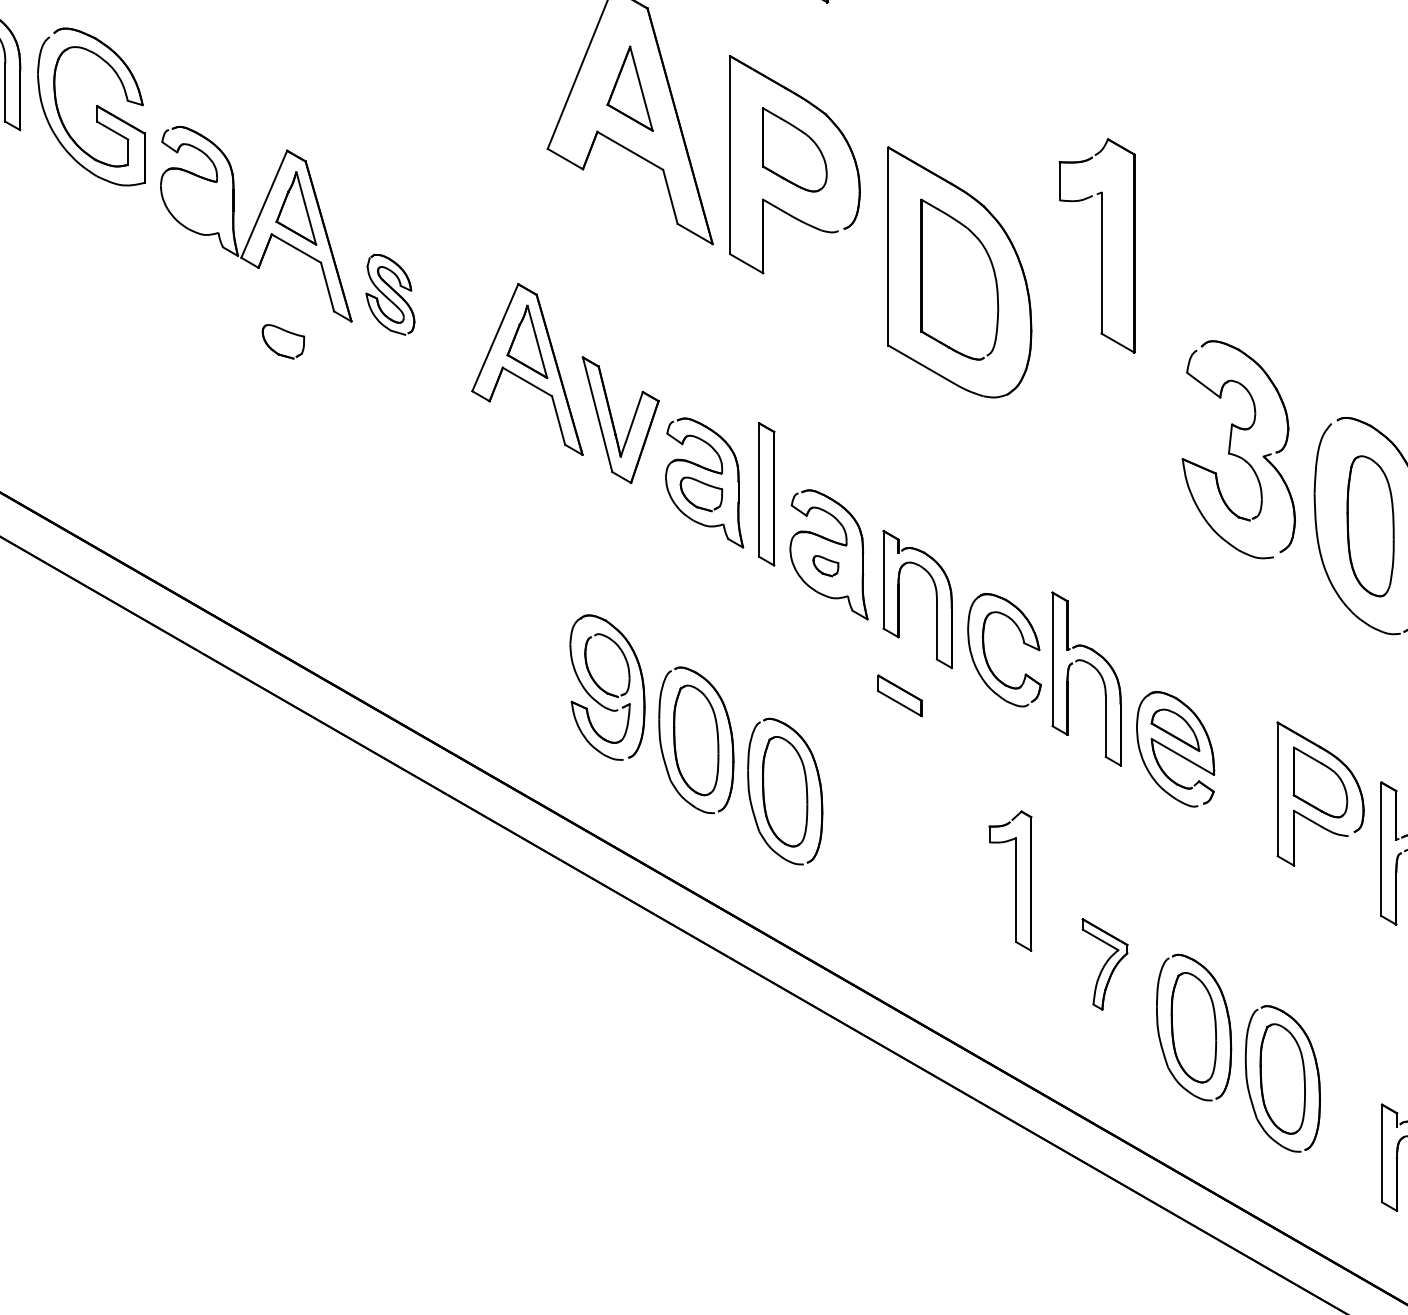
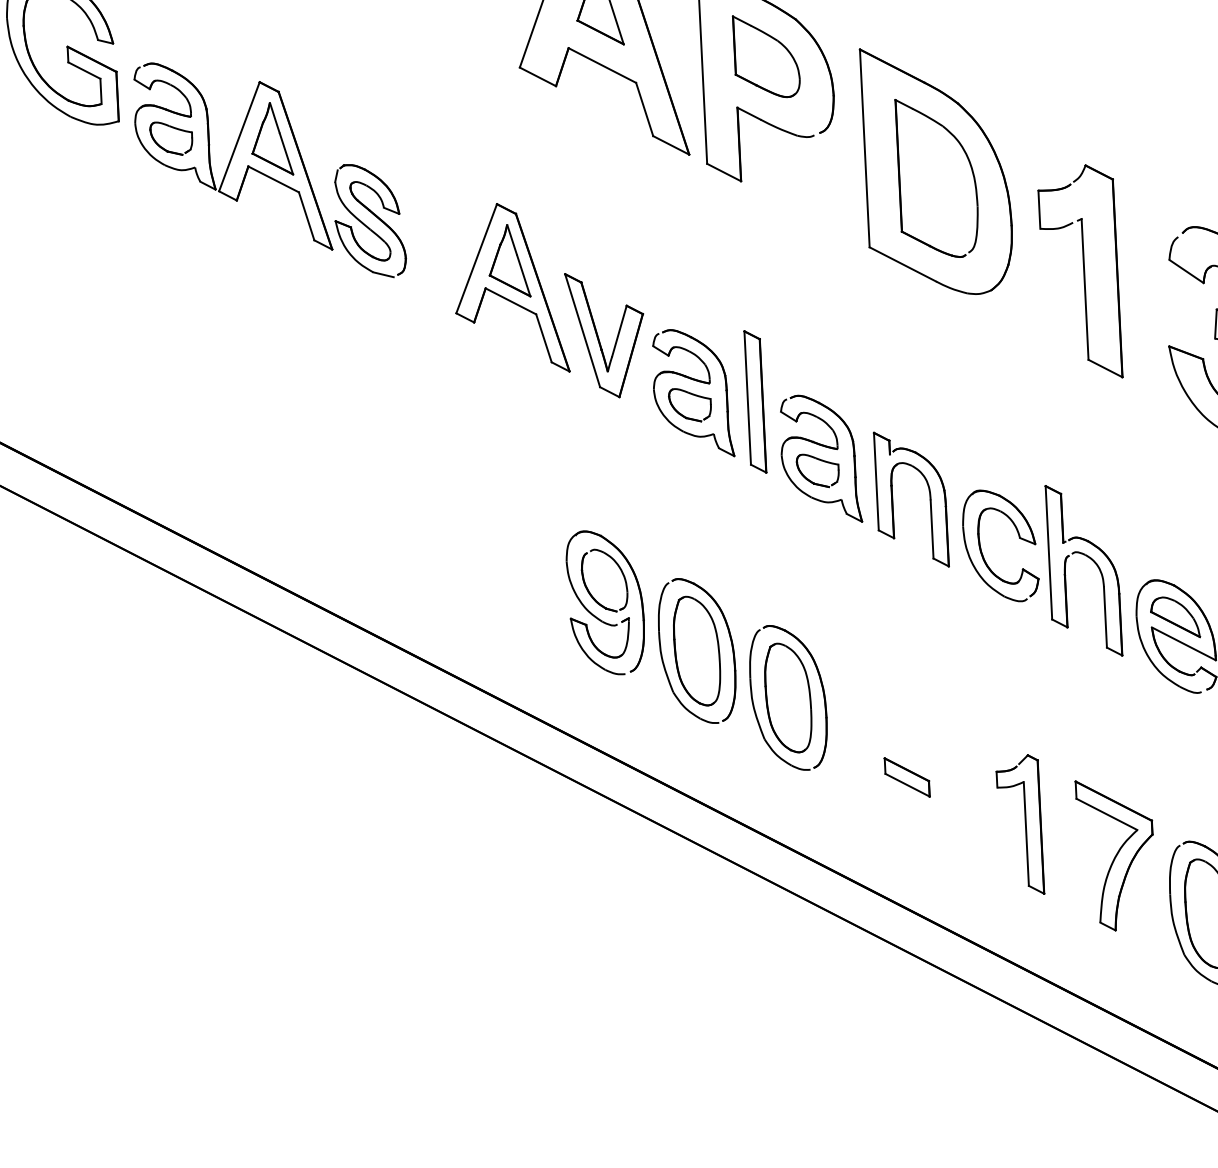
part: (1096, 245) -> (1079, 272), moved
part: (390, 294) -> (369, 220), size x1.43
part: (283, 341) -> (171, 138), moved
part: (825, 565) -> (817, 470), size x1.67
part: (899, 695) -> (906, 777), moved
part: (1010, 880) -> (1020, 824), moved
part: (1104, 964) -> (1115, 854), size x1.67

